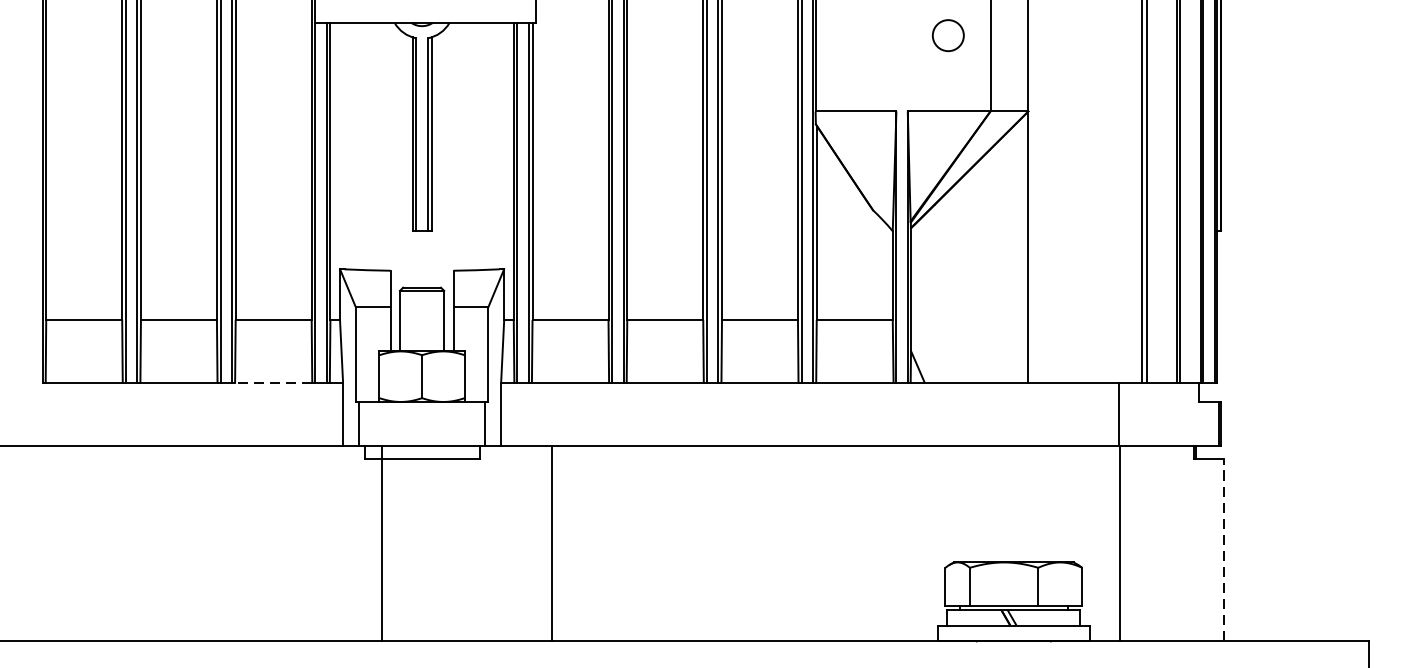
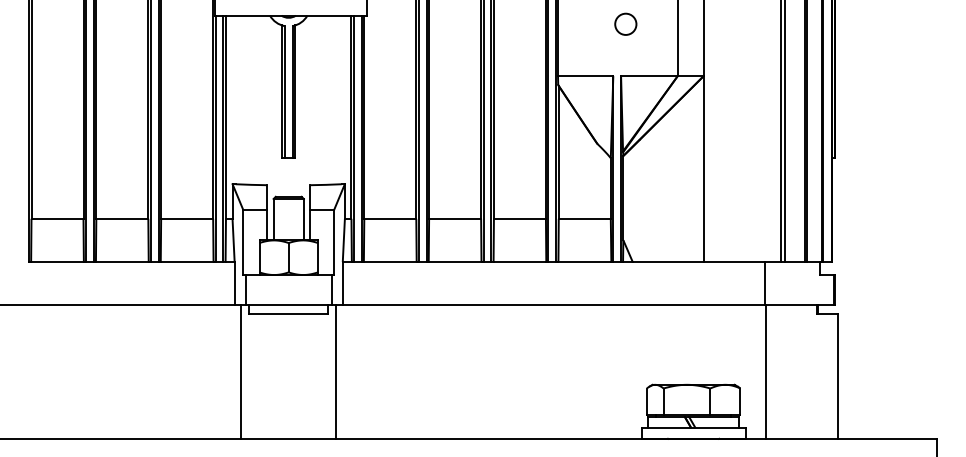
circle: (947, 34) -> (625, 23), moved
line: (272, 383) -> (186, 262), dashed -> solid
line: (382, 542) -> (241, 371), moved
line: (551, 542) -> (336, 371), moved
line: (1224, 548) -> (837, 375), dashed -> solid

